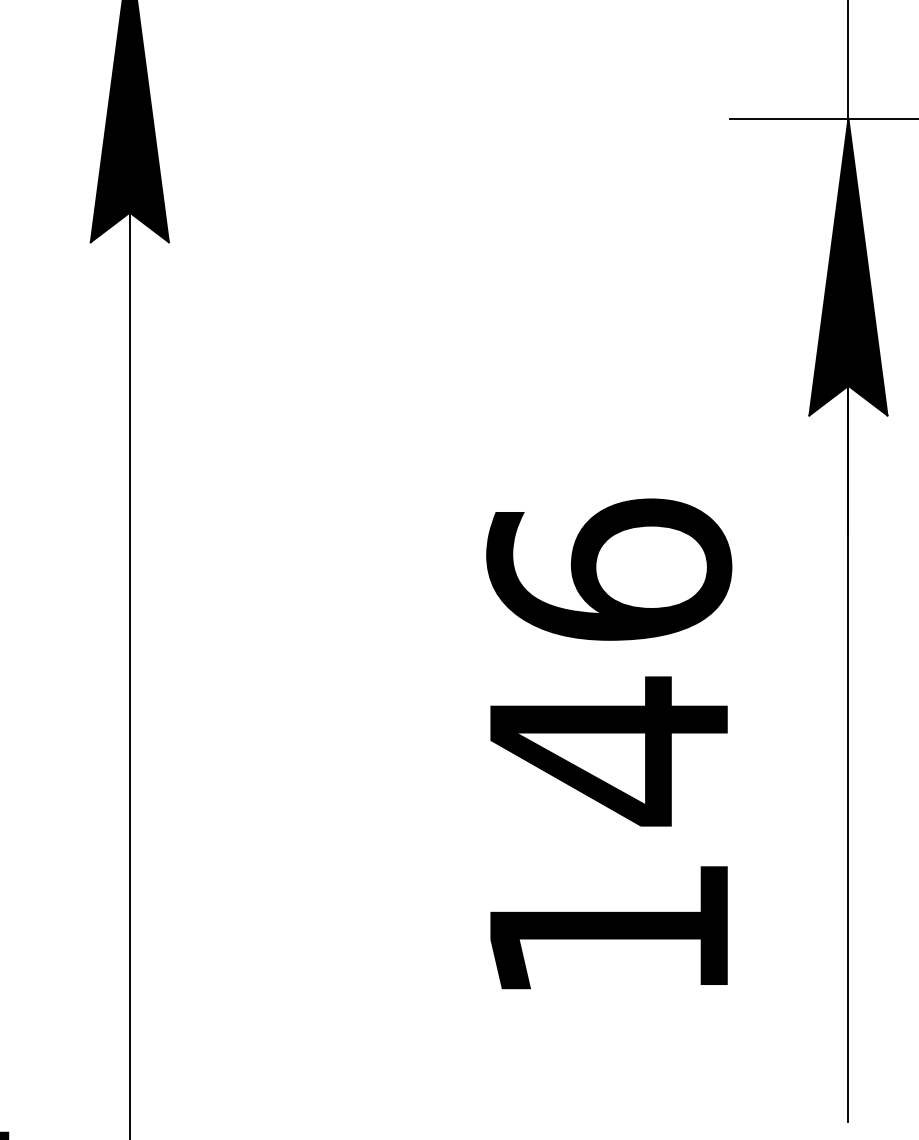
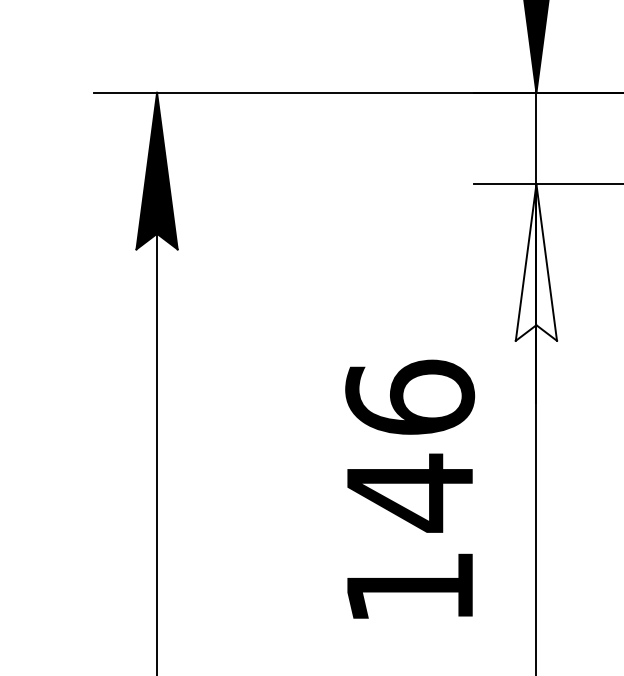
fill: (848, 267) -> (536, 262), removed
text: (609, 742) -> (410, 488), moved

